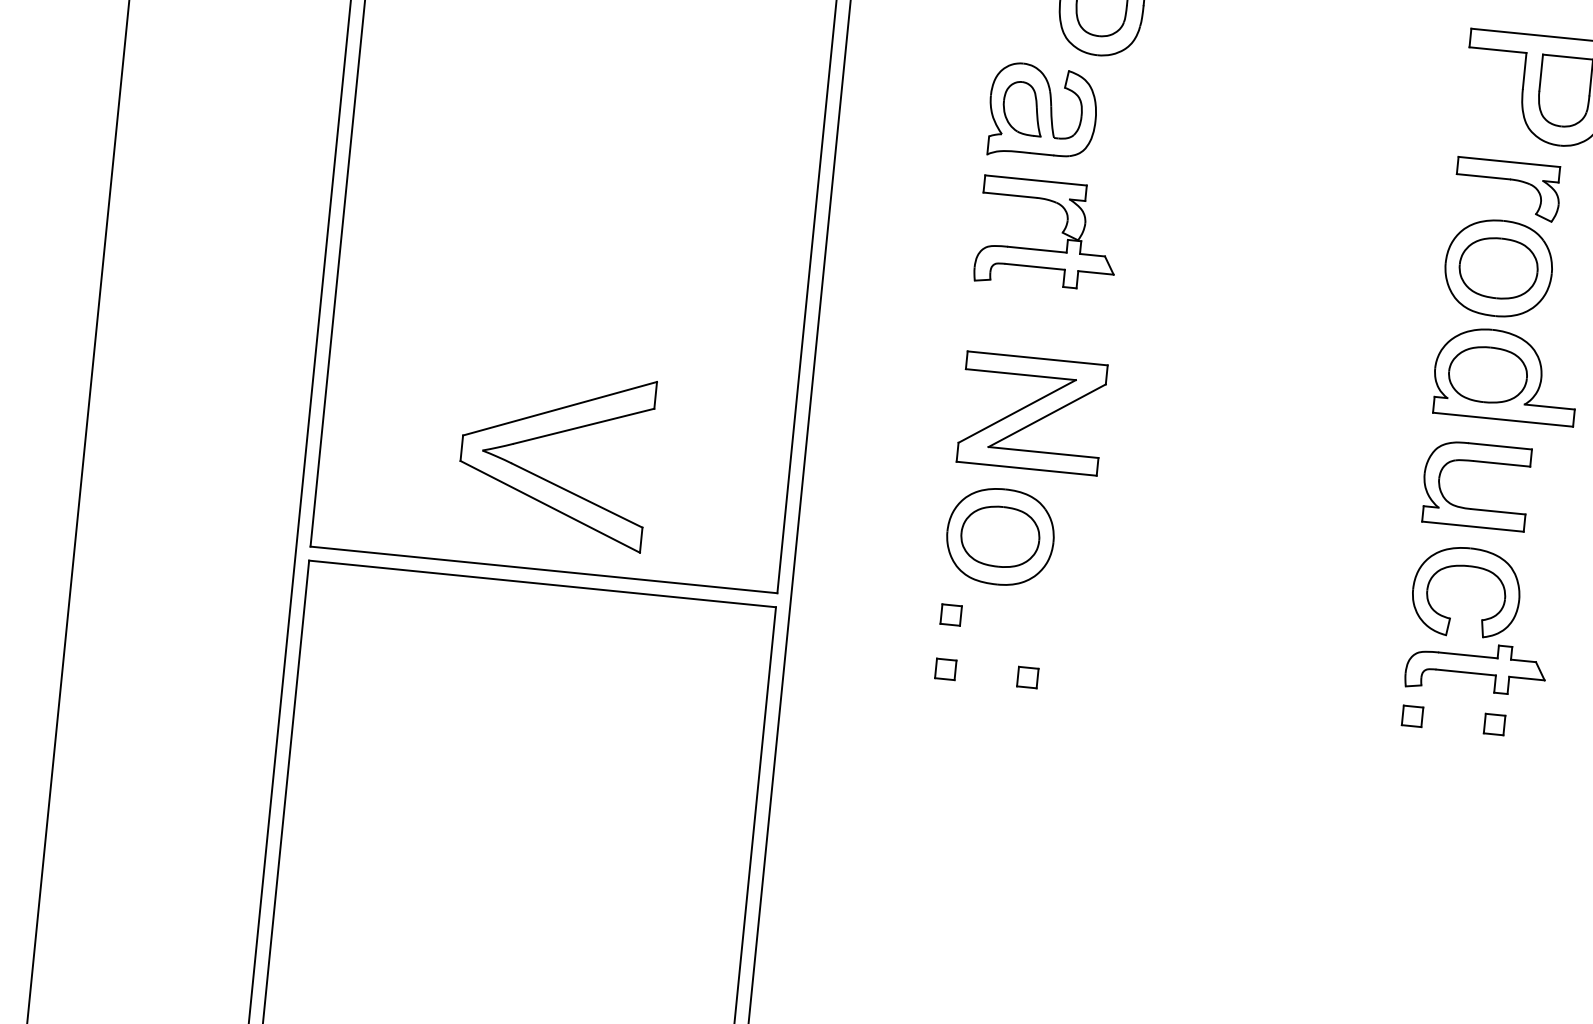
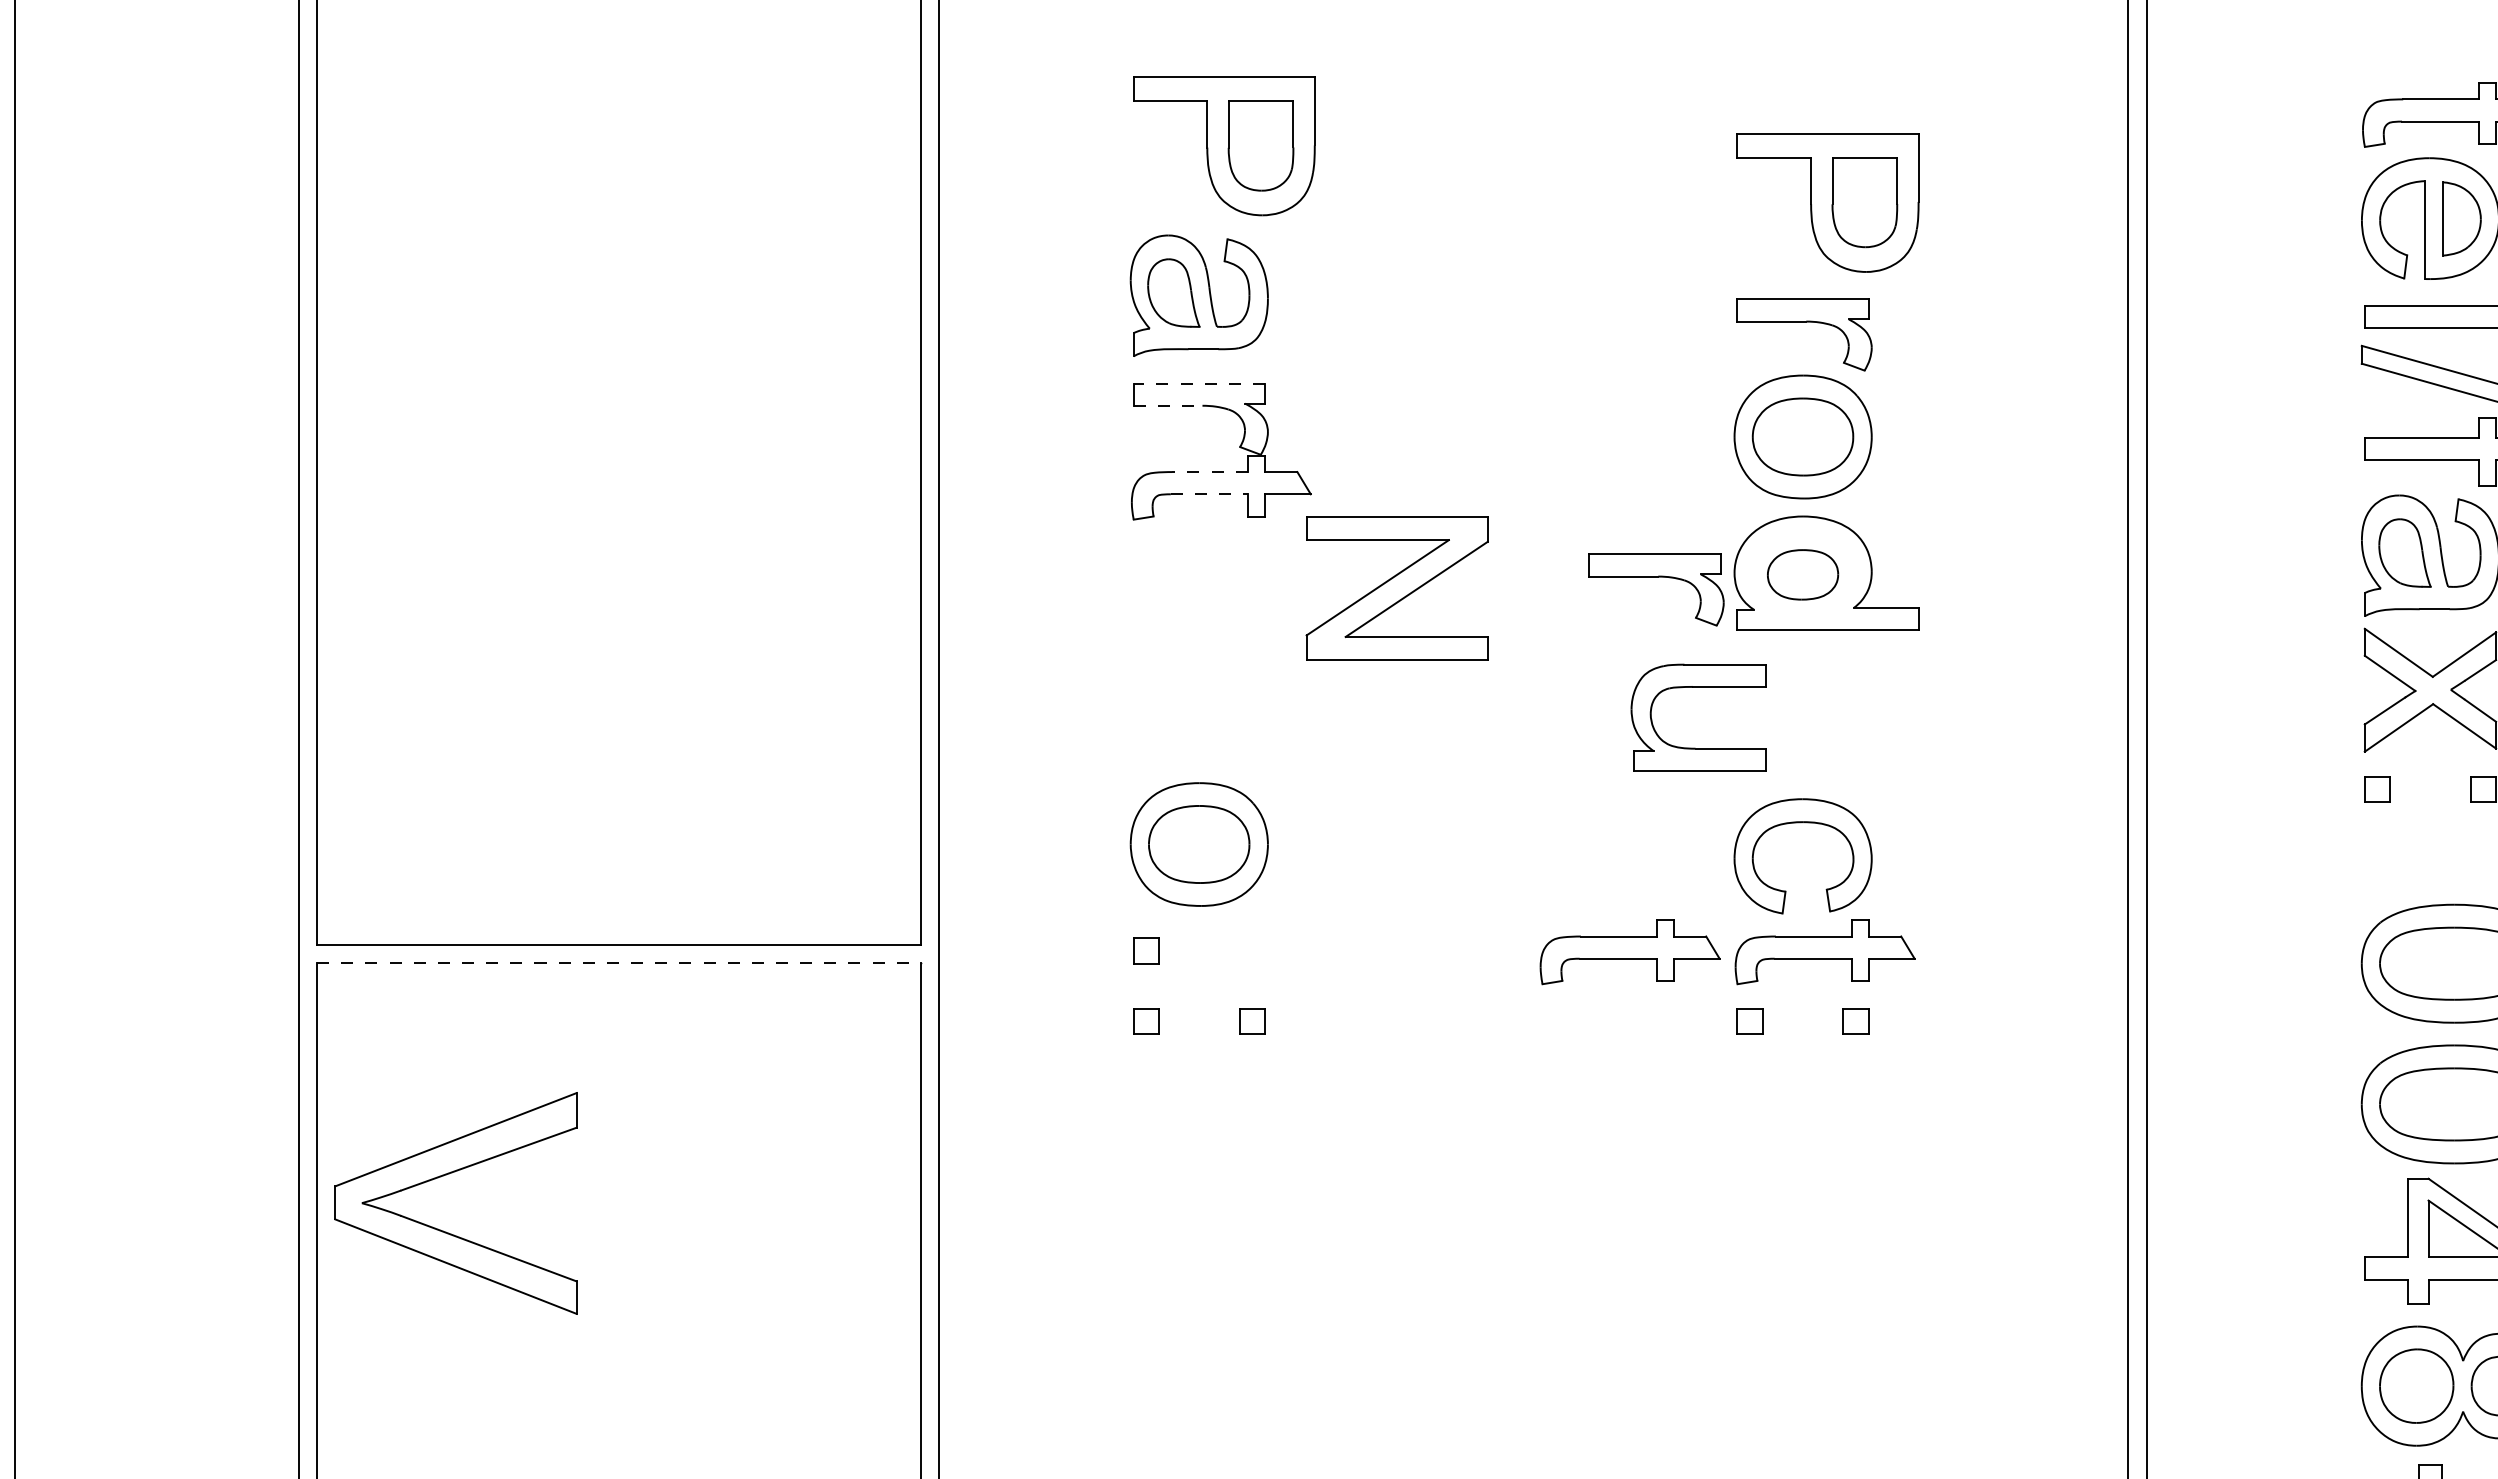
line: (1036, 180) -> (1199, 383), solid -> dashed
line: (1010, 195) -> (1168, 405), solid -> dashed
line: (1037, 250) -> (1209, 472), solid -> dashed
line: (1035, 267) -> (1209, 494), solid -> dashed
part: (1374, 365) -> (1656, 577), added
part: (1487, 374) -> (1802, 574), size x0.7
part: (1031, 413) -> (1396, 588), moved
part: (549, 435) -> (446, 1175), moved
part: (1478, 461) -> (1698, 687), moved
line: (542, 584) -> (618, 963), solid -> dashed
part: (1324, 653) -> (1629, 952), added

